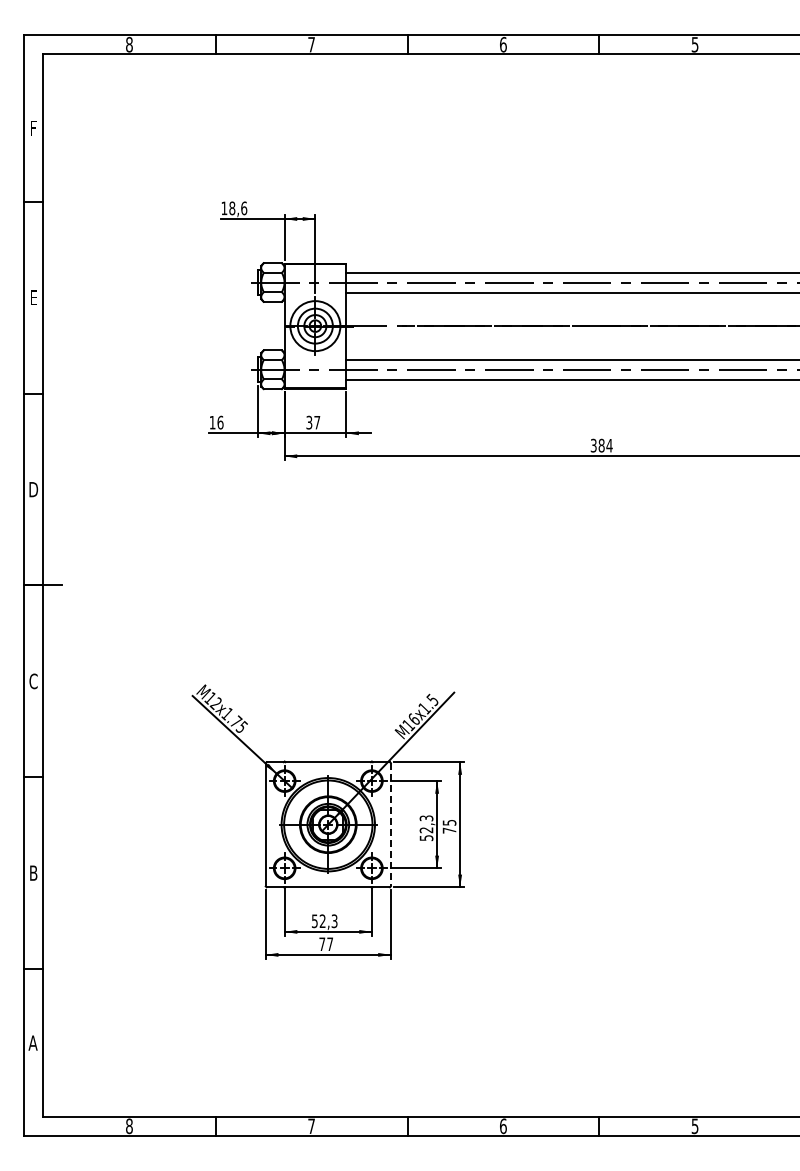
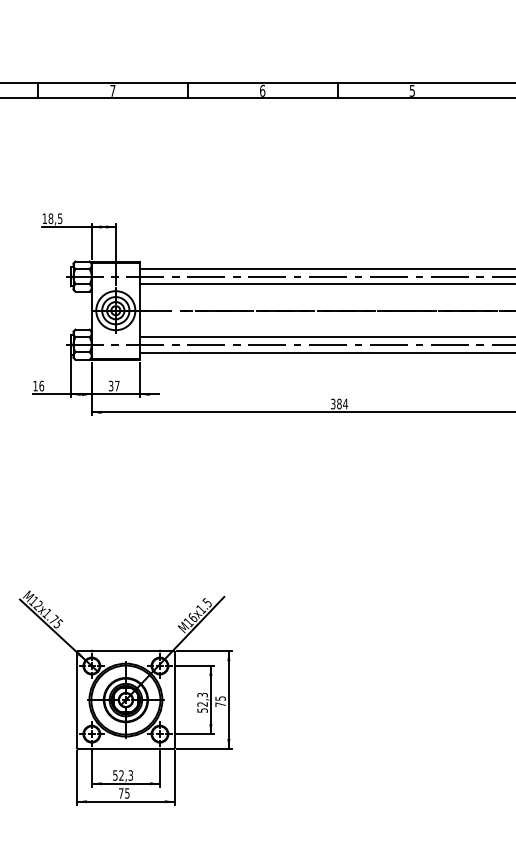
text: (244, 208) -> (60, 218), 18,6 -> 18,5
line: (390, 824) -> (174, 699), dashed -> solid
text: (330, 944) -> (127, 793), 77 -> 75

